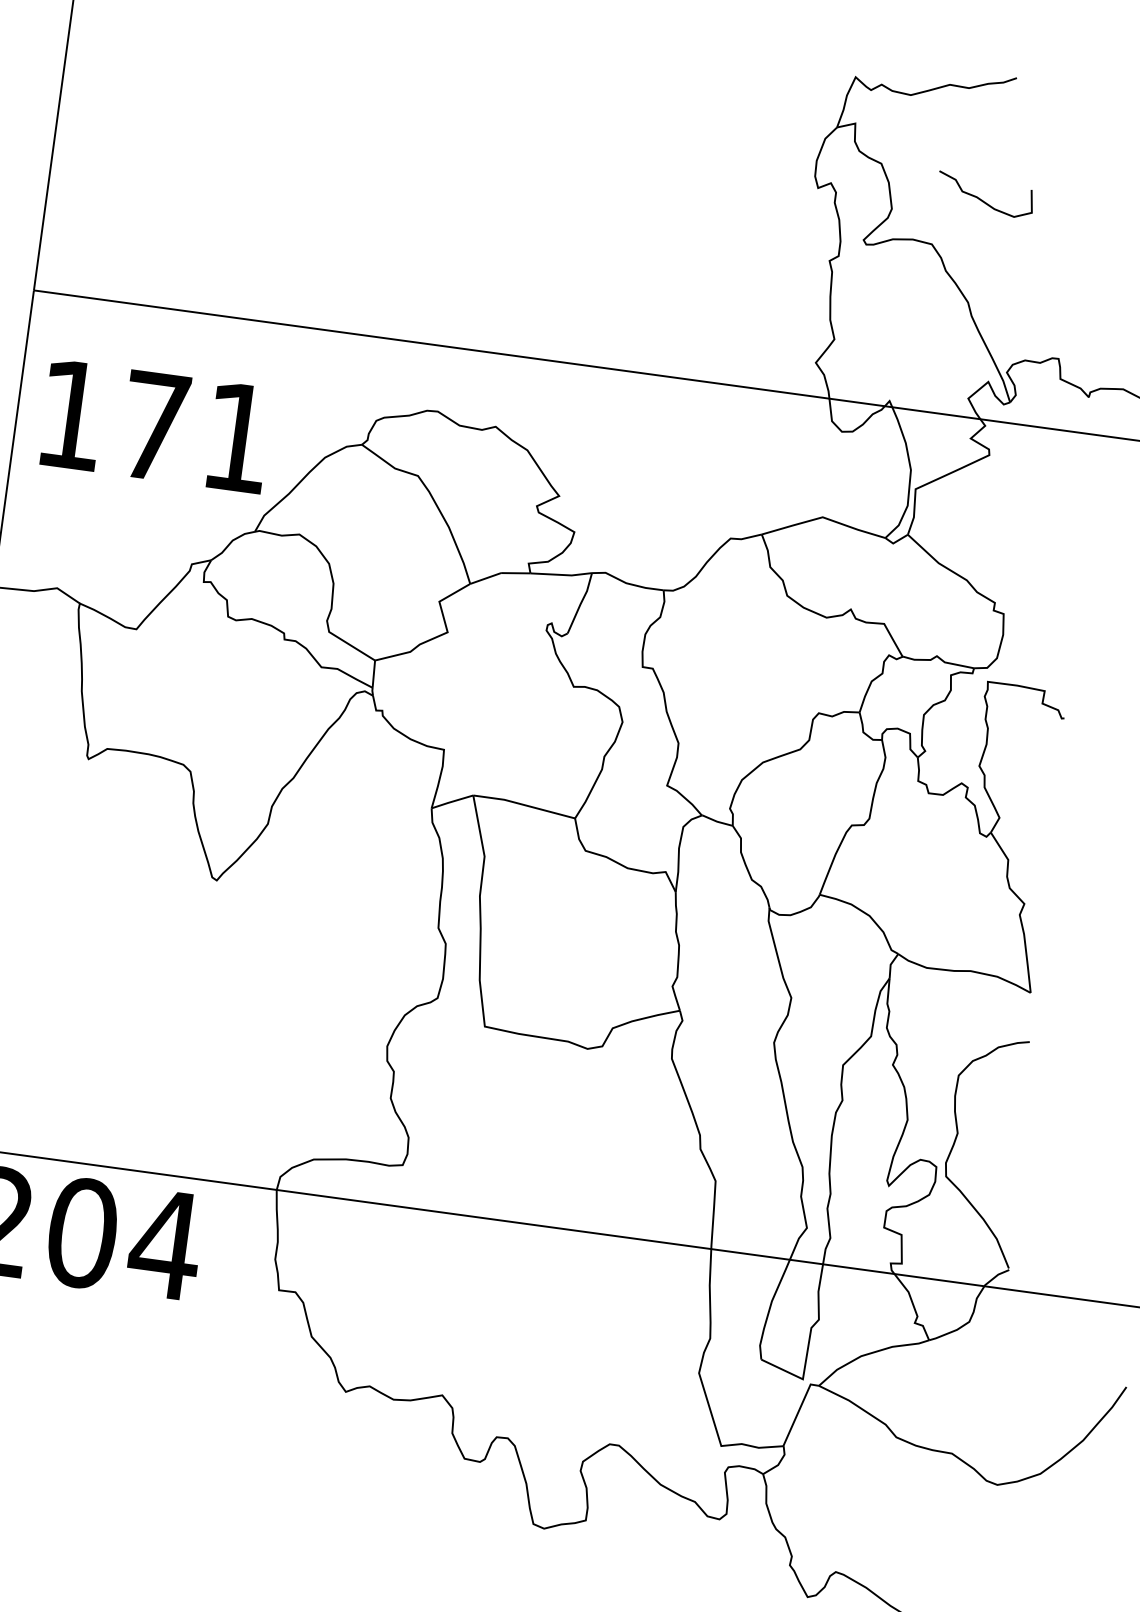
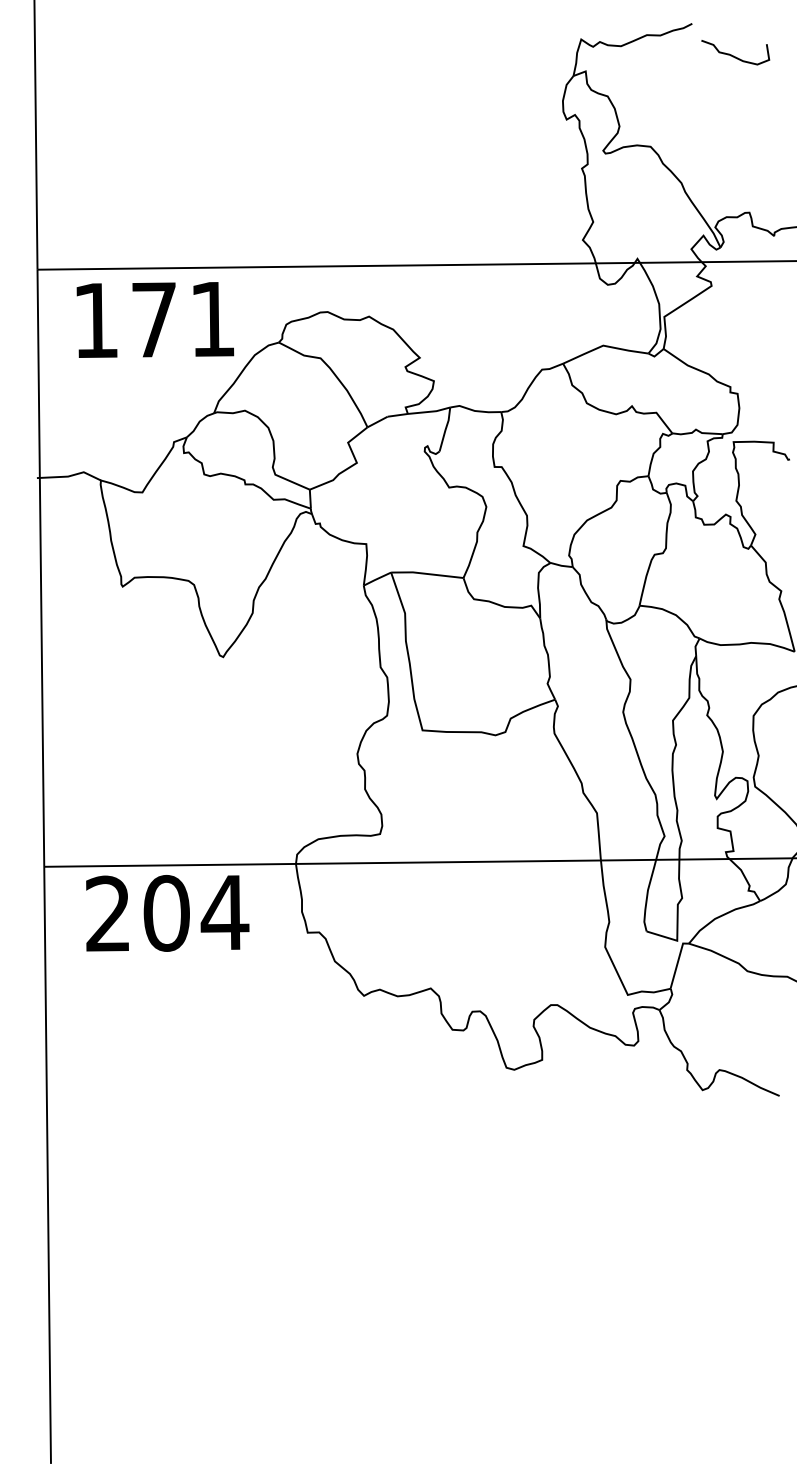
curve: (981, 199) -> (733, 55), moved
text: (156, 425) -> (155, 319), moved

